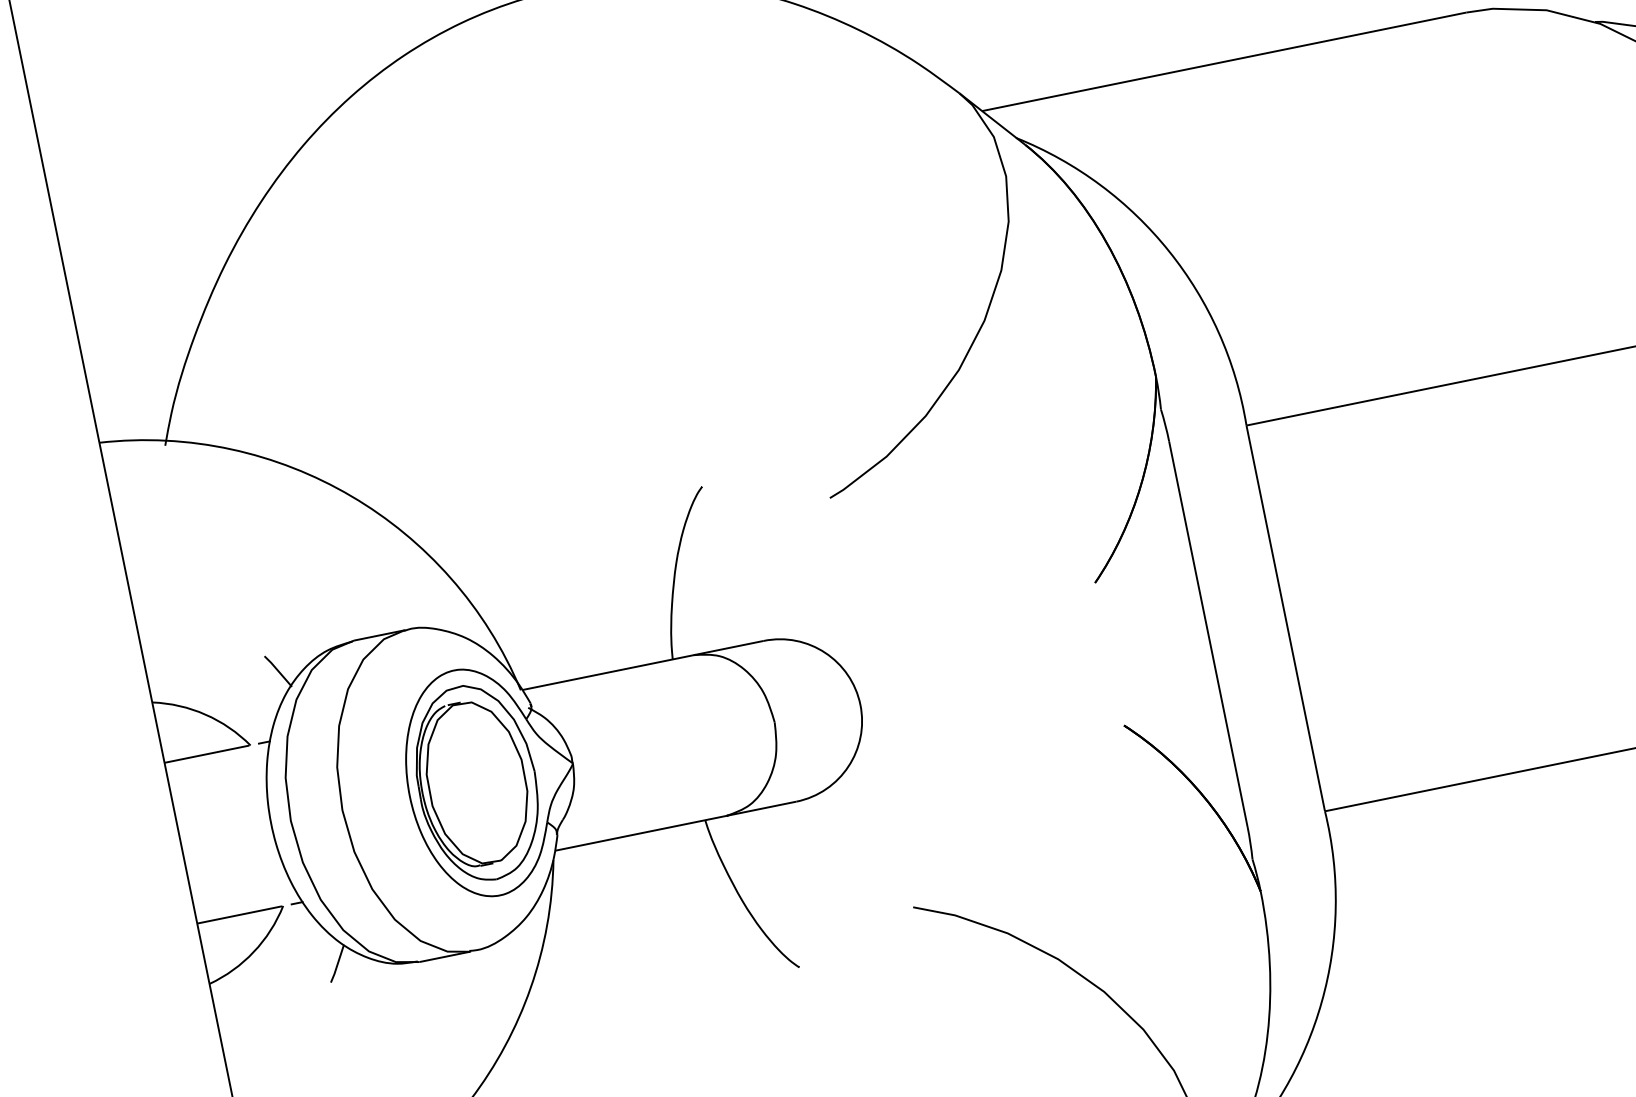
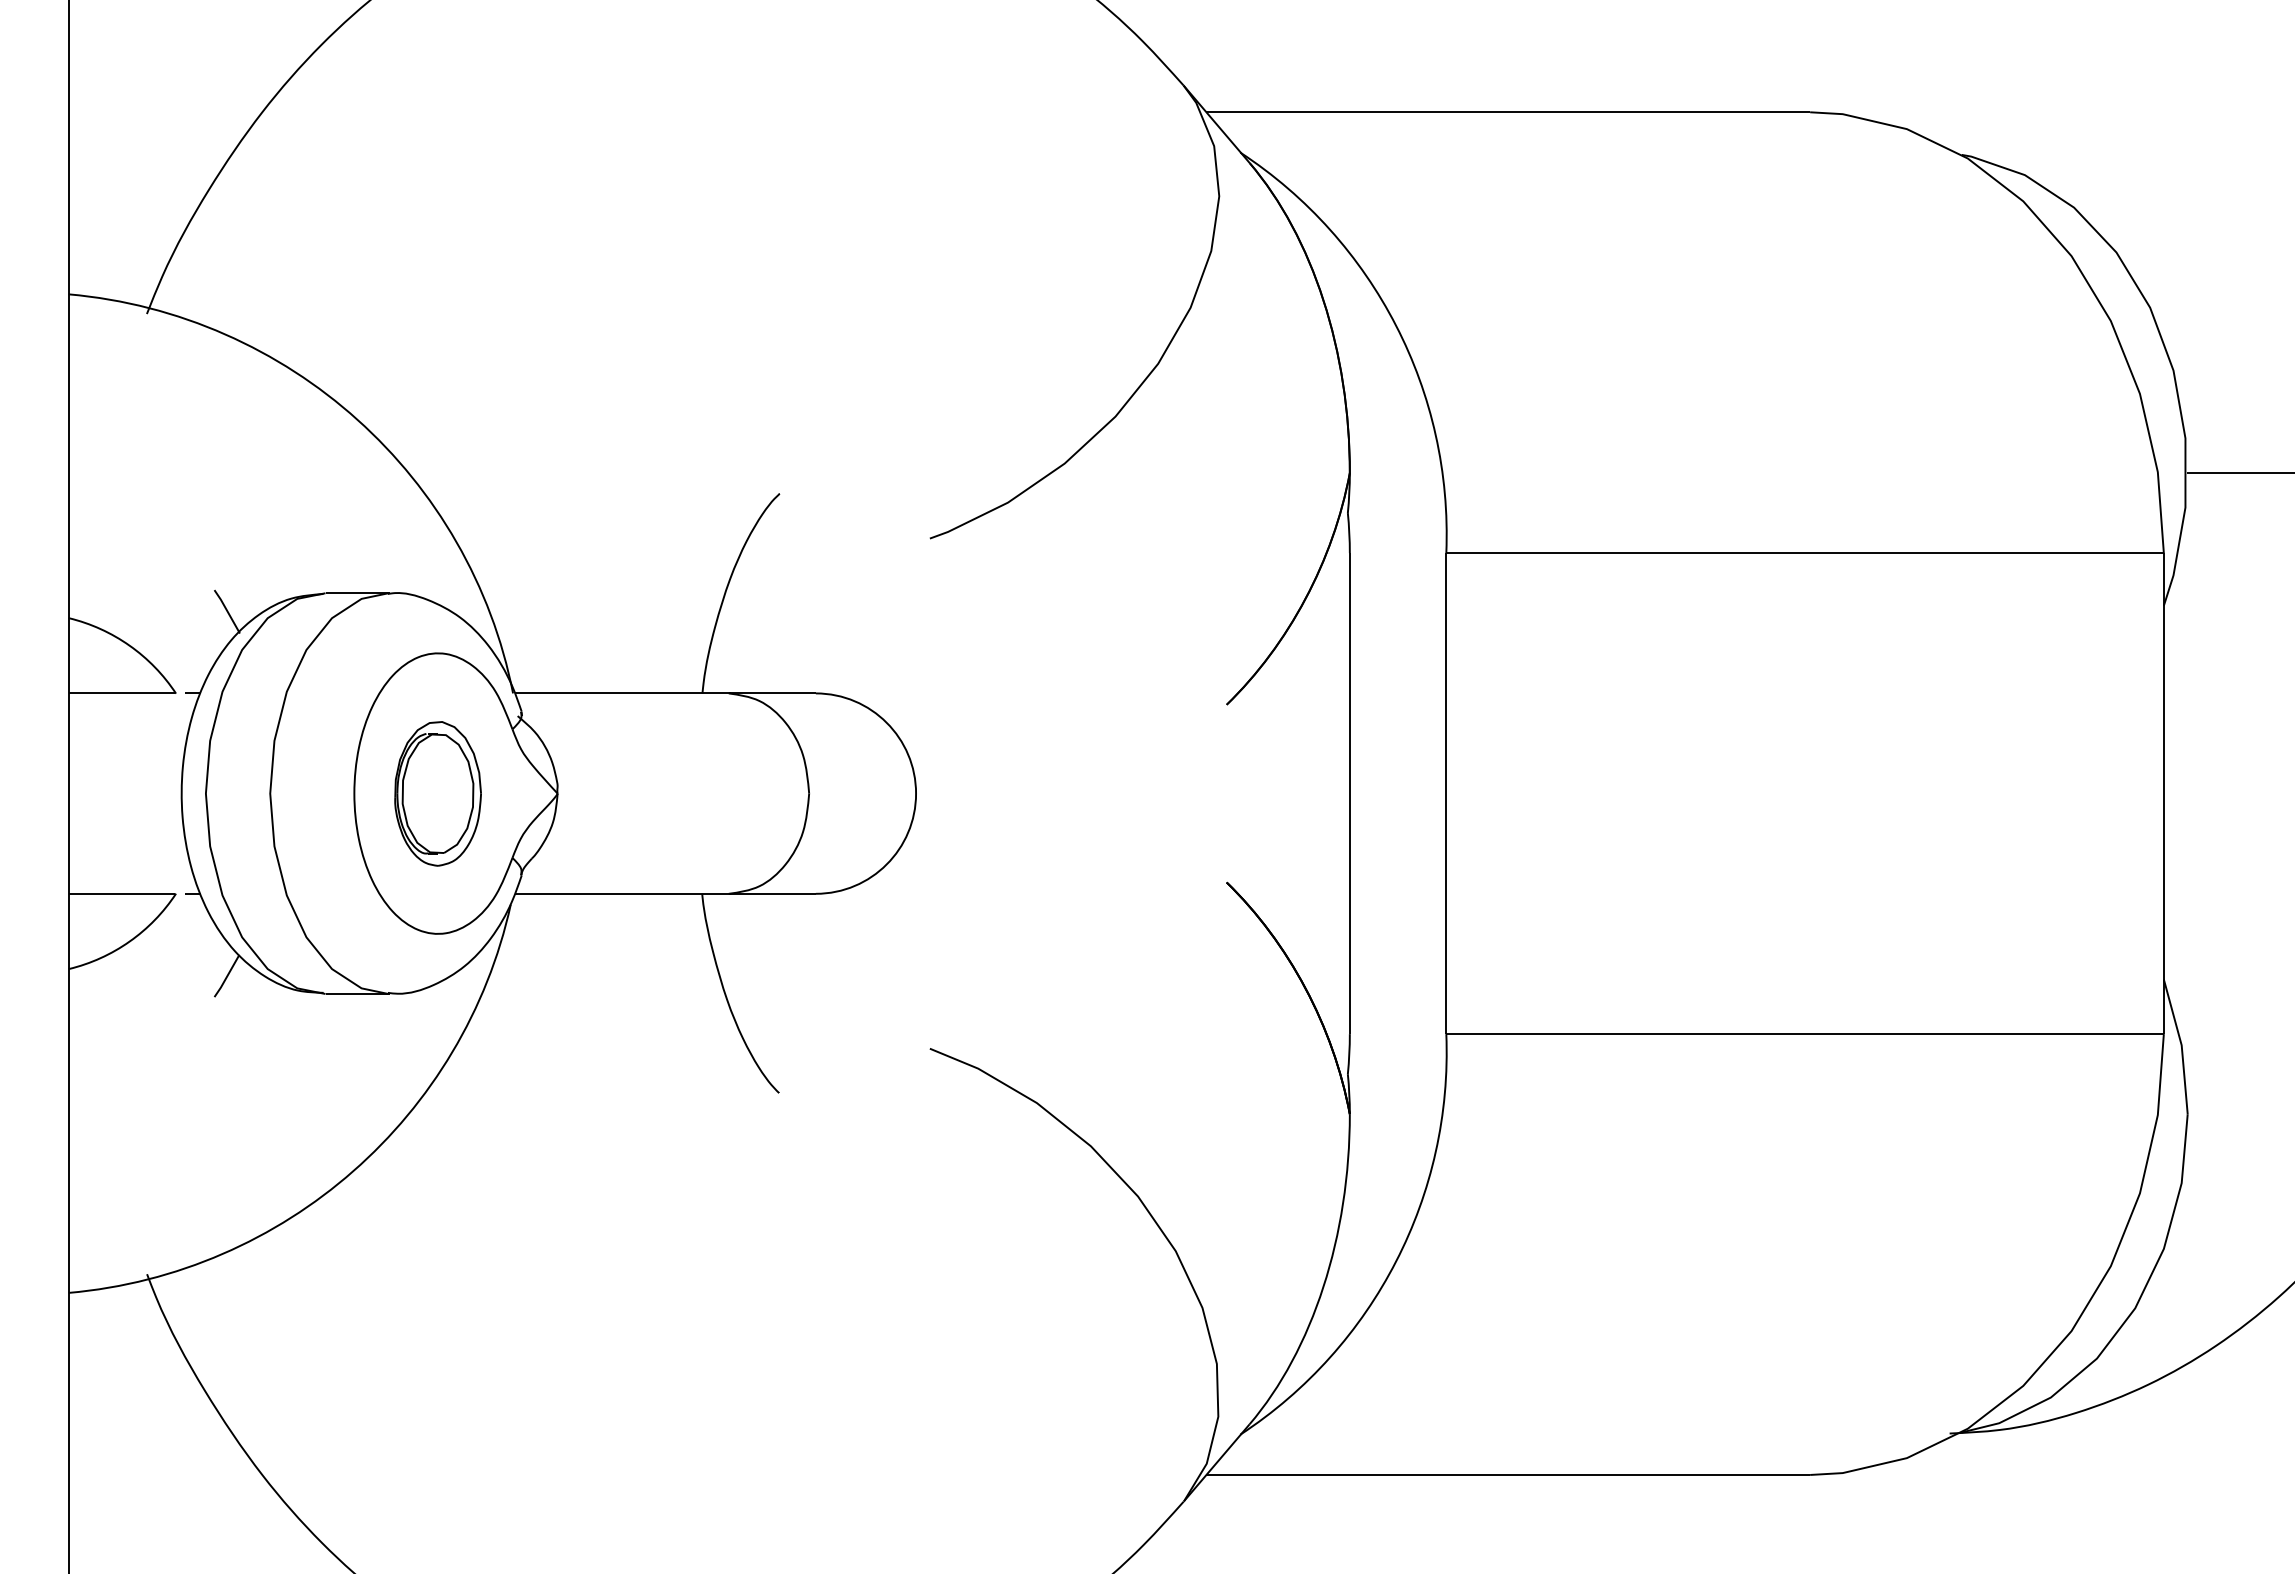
part: (476, 782) -> (437, 793), size x0.6

